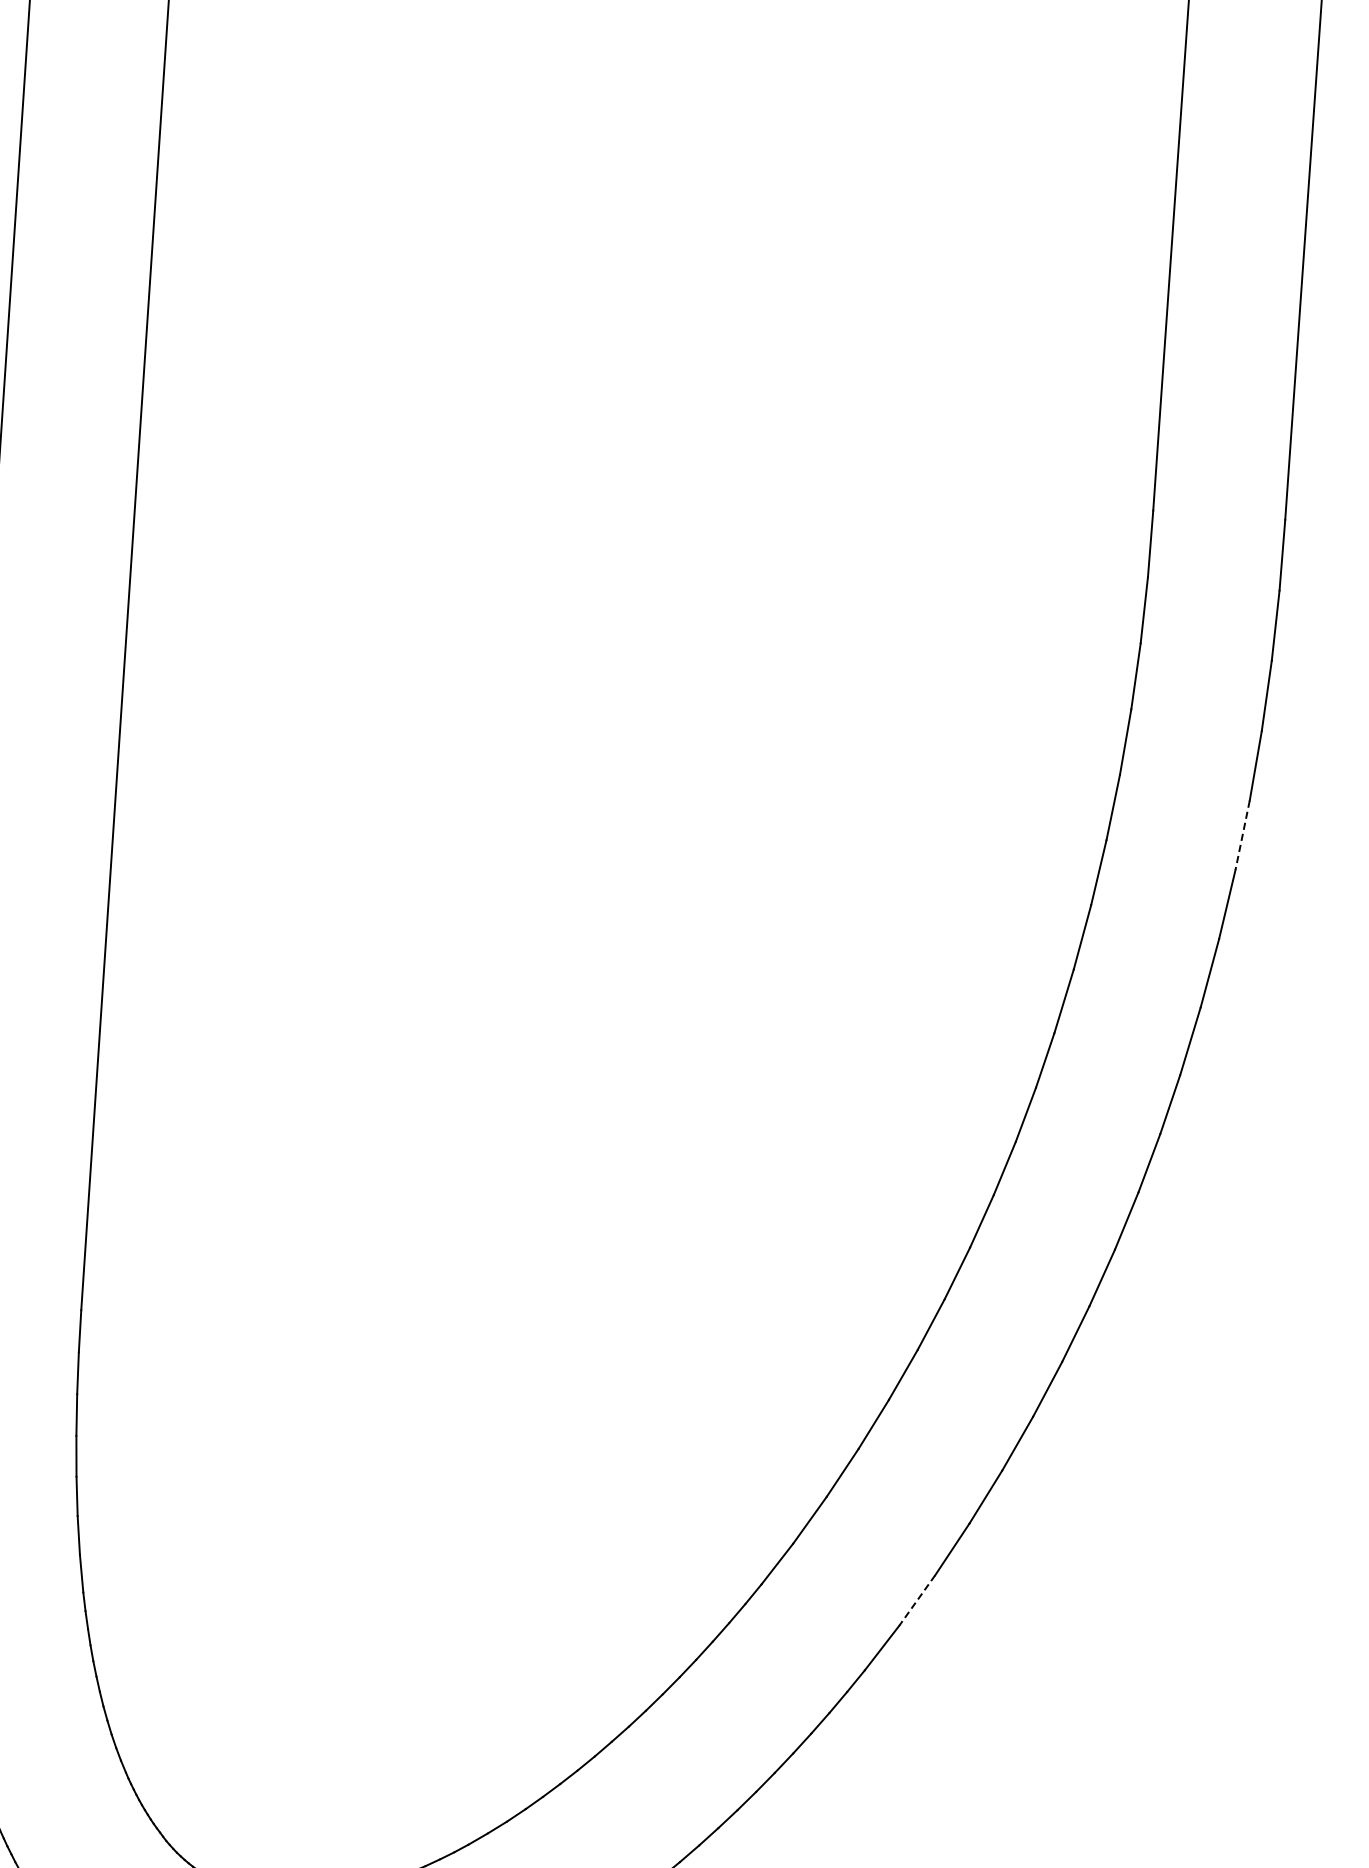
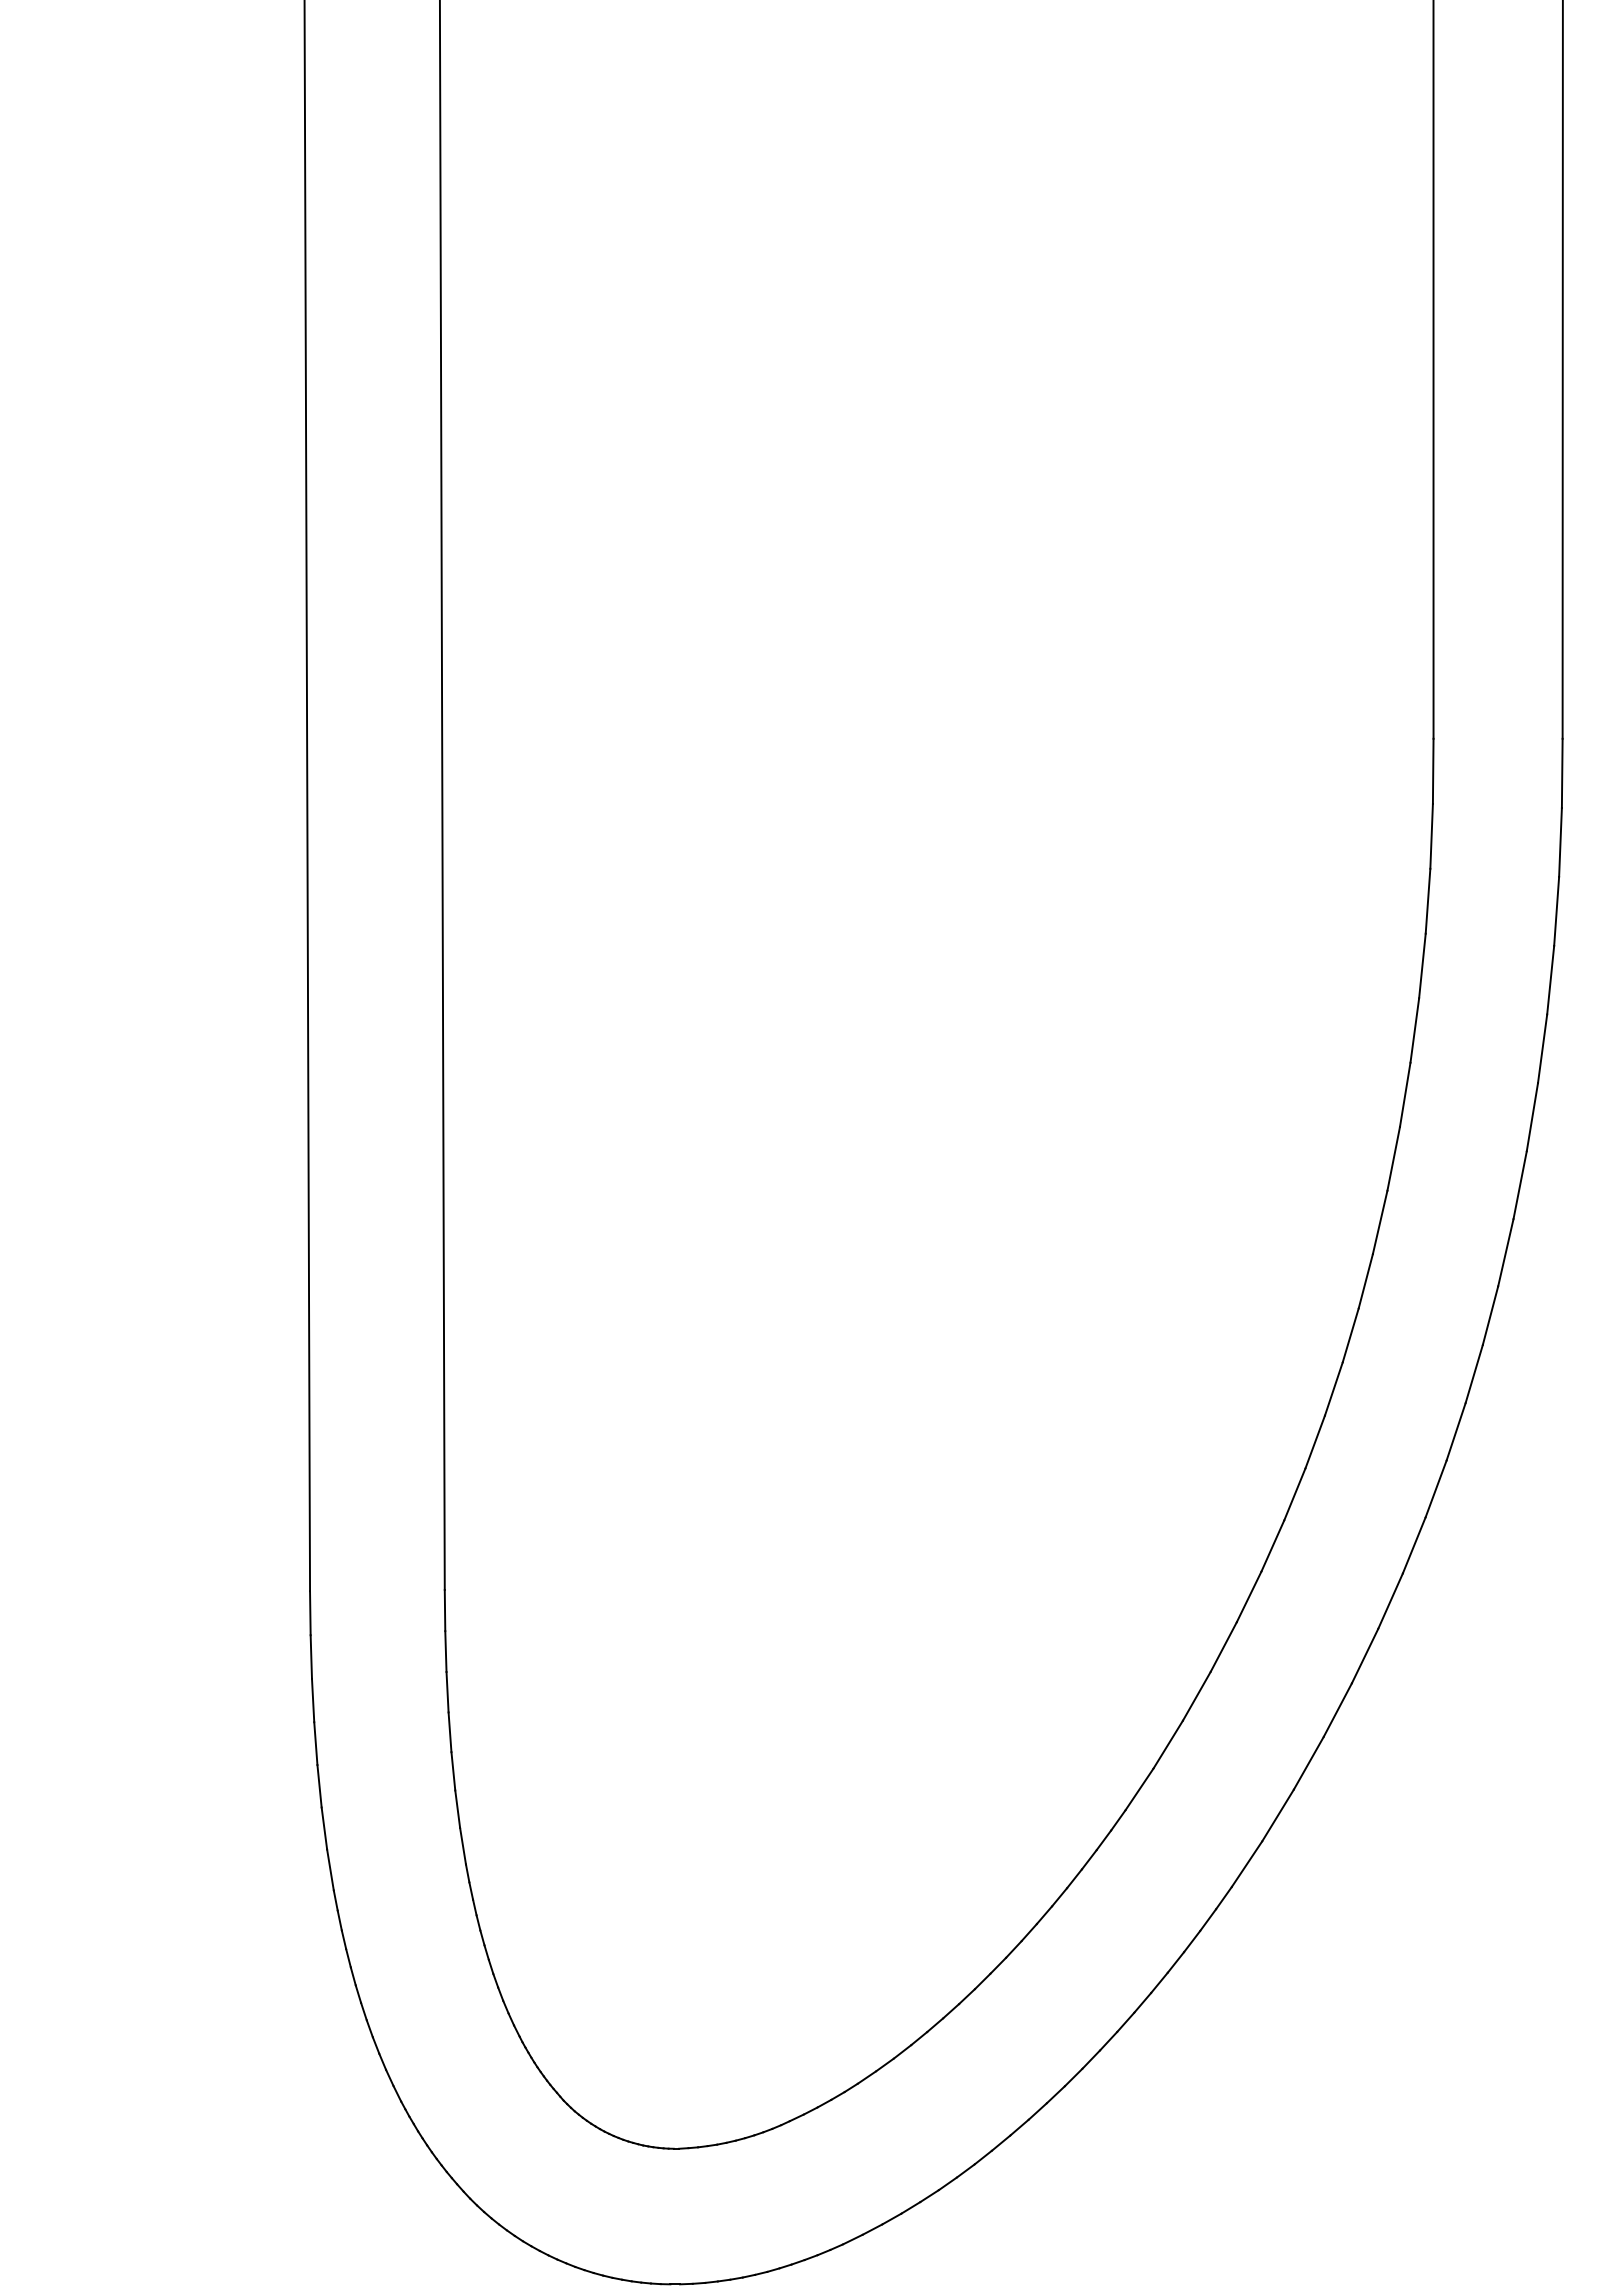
line: (1242, 835) -> (1542, 1048), dashed -> solid
line: (916, 1600) -> (1277, 1815), dashed -> solid

